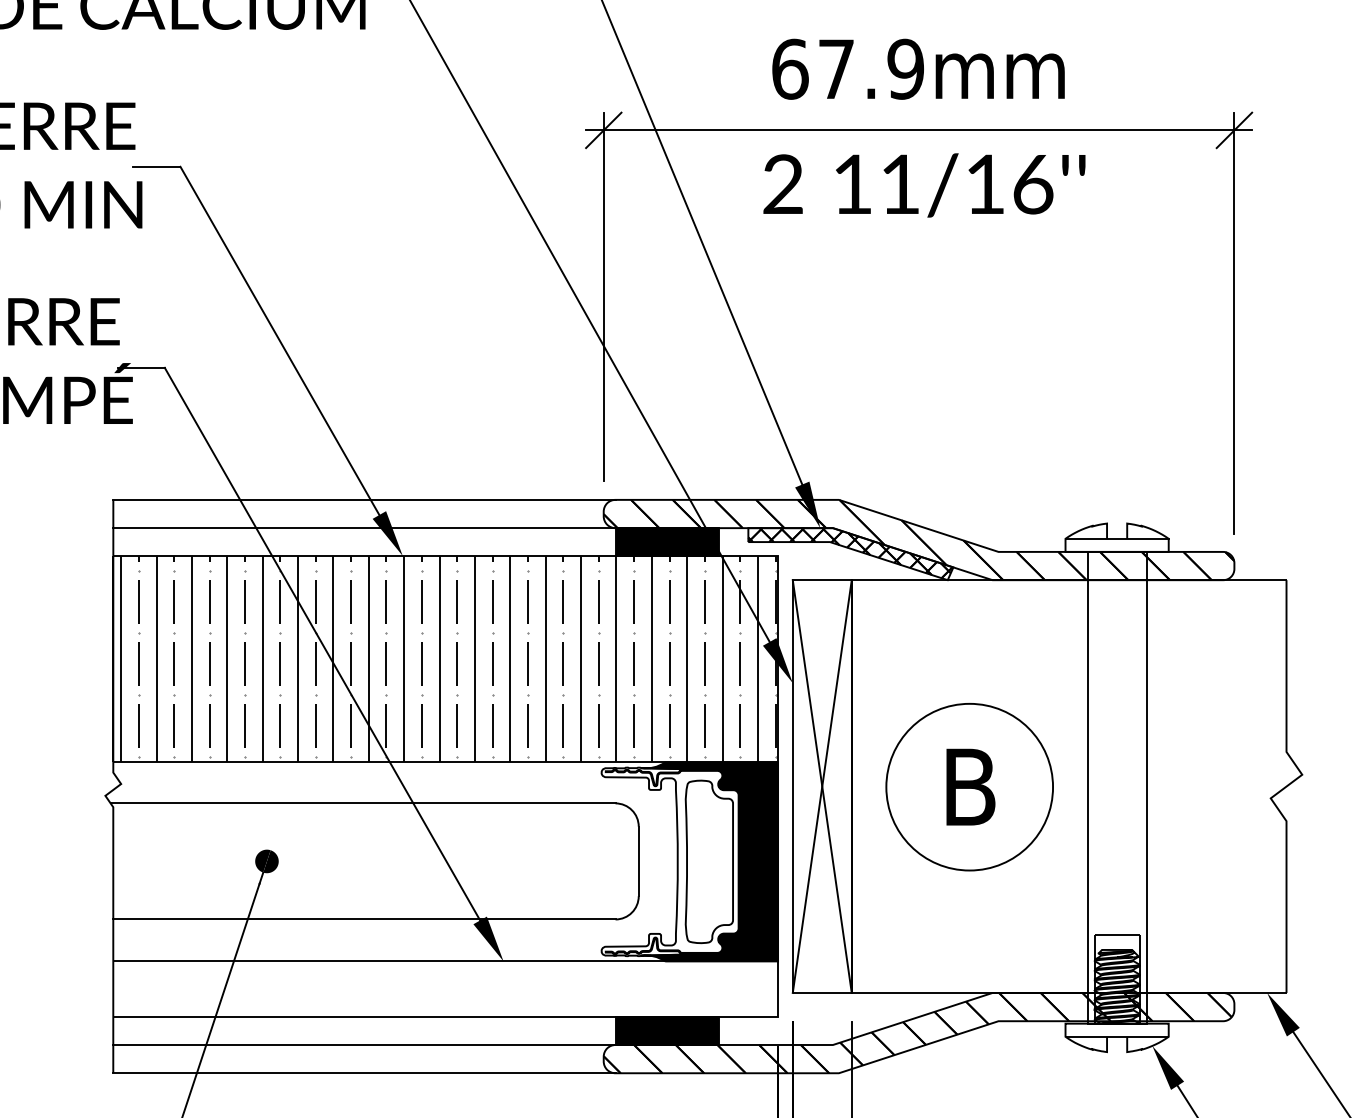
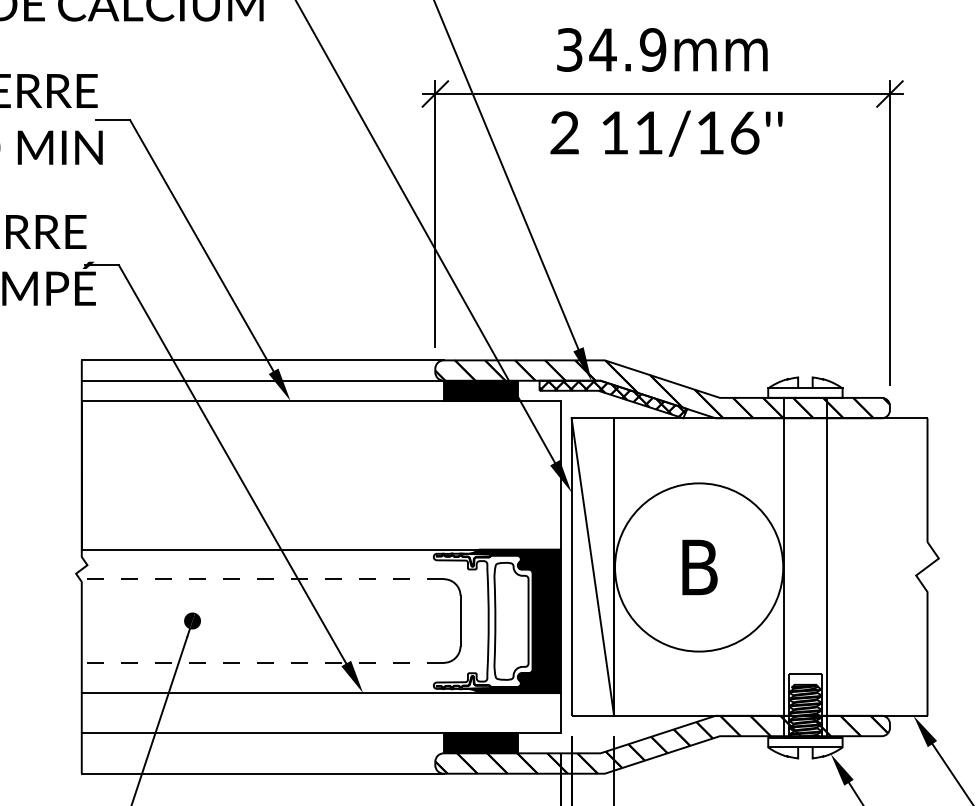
text: (813, 68) -> (586, 49), 67.9mm -> 34.9mm
hatch: (448, 658) -> (323, 474), removed
line: (821, 785) -> (592, 566), removed
circle: (970, 787) -> (699, 567), size x1.4
line: (362, 803) -> (261, 579), solid -> dashed
line: (363, 918) -> (262, 662), solid -> dashed
line: (363, 1045) -> (262, 753), removed

